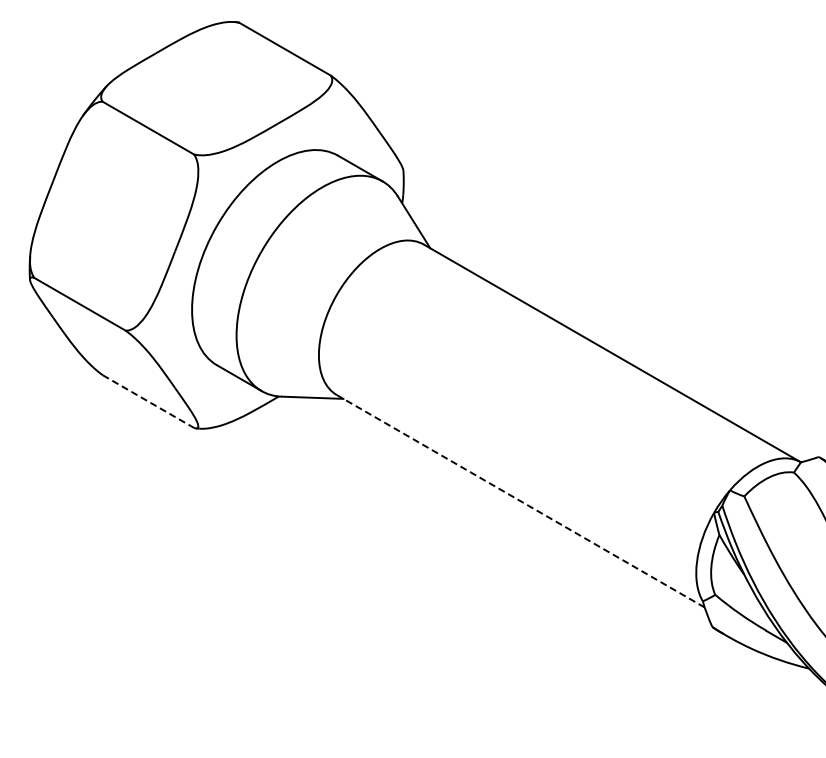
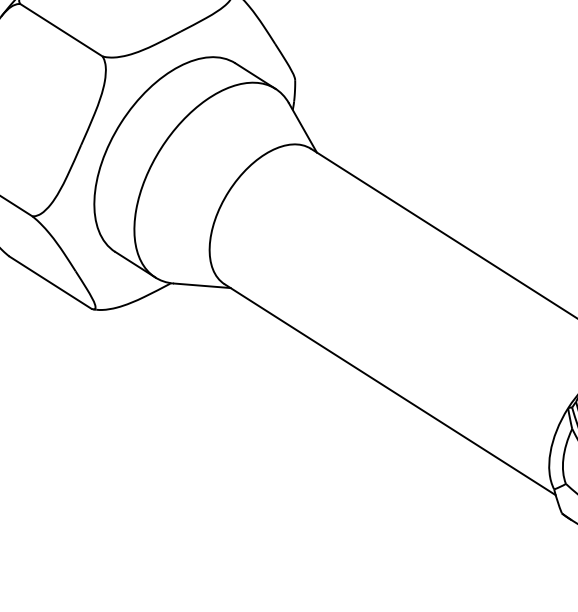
line: (148, 401) -> (50, 282), dashed -> solid
line: (520, 501) -> (389, 389), dashed -> solid

